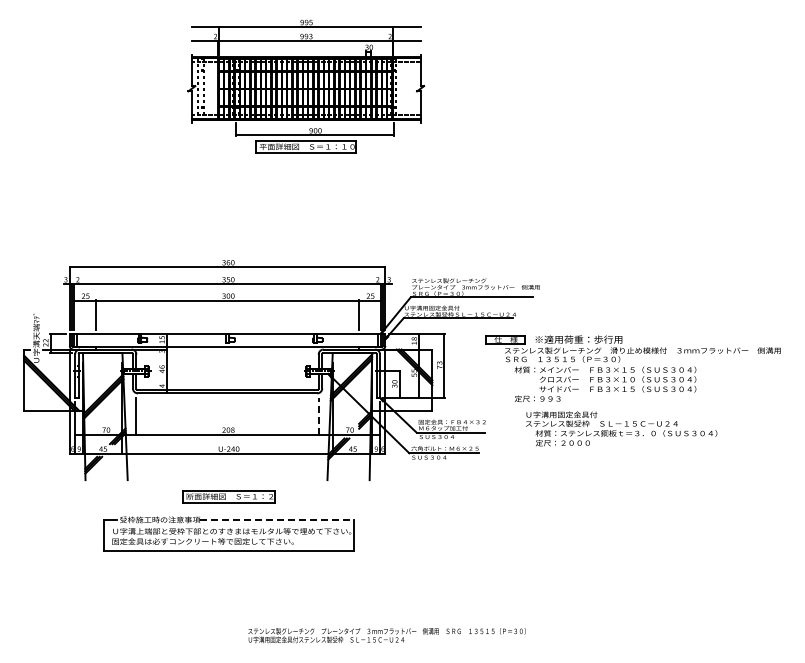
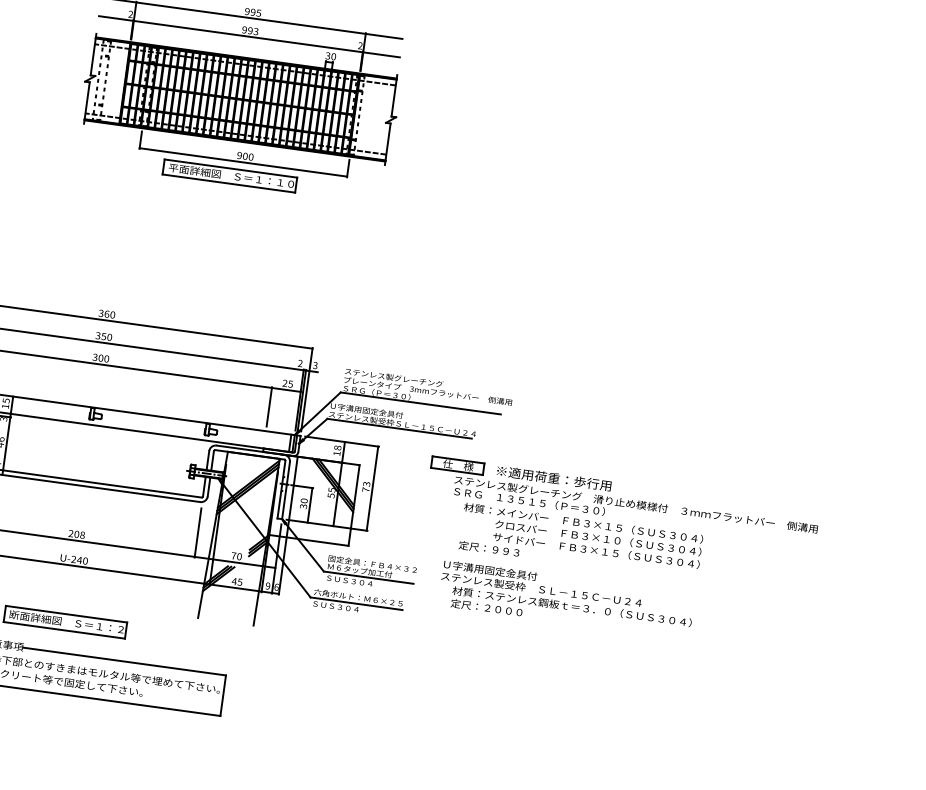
line: (318, 416) -> (197, 532), dashed -> solid
text: (621, 428) -> (566, 599), moved
line: (277, 520) -> (125, 662), dashed -> solid

